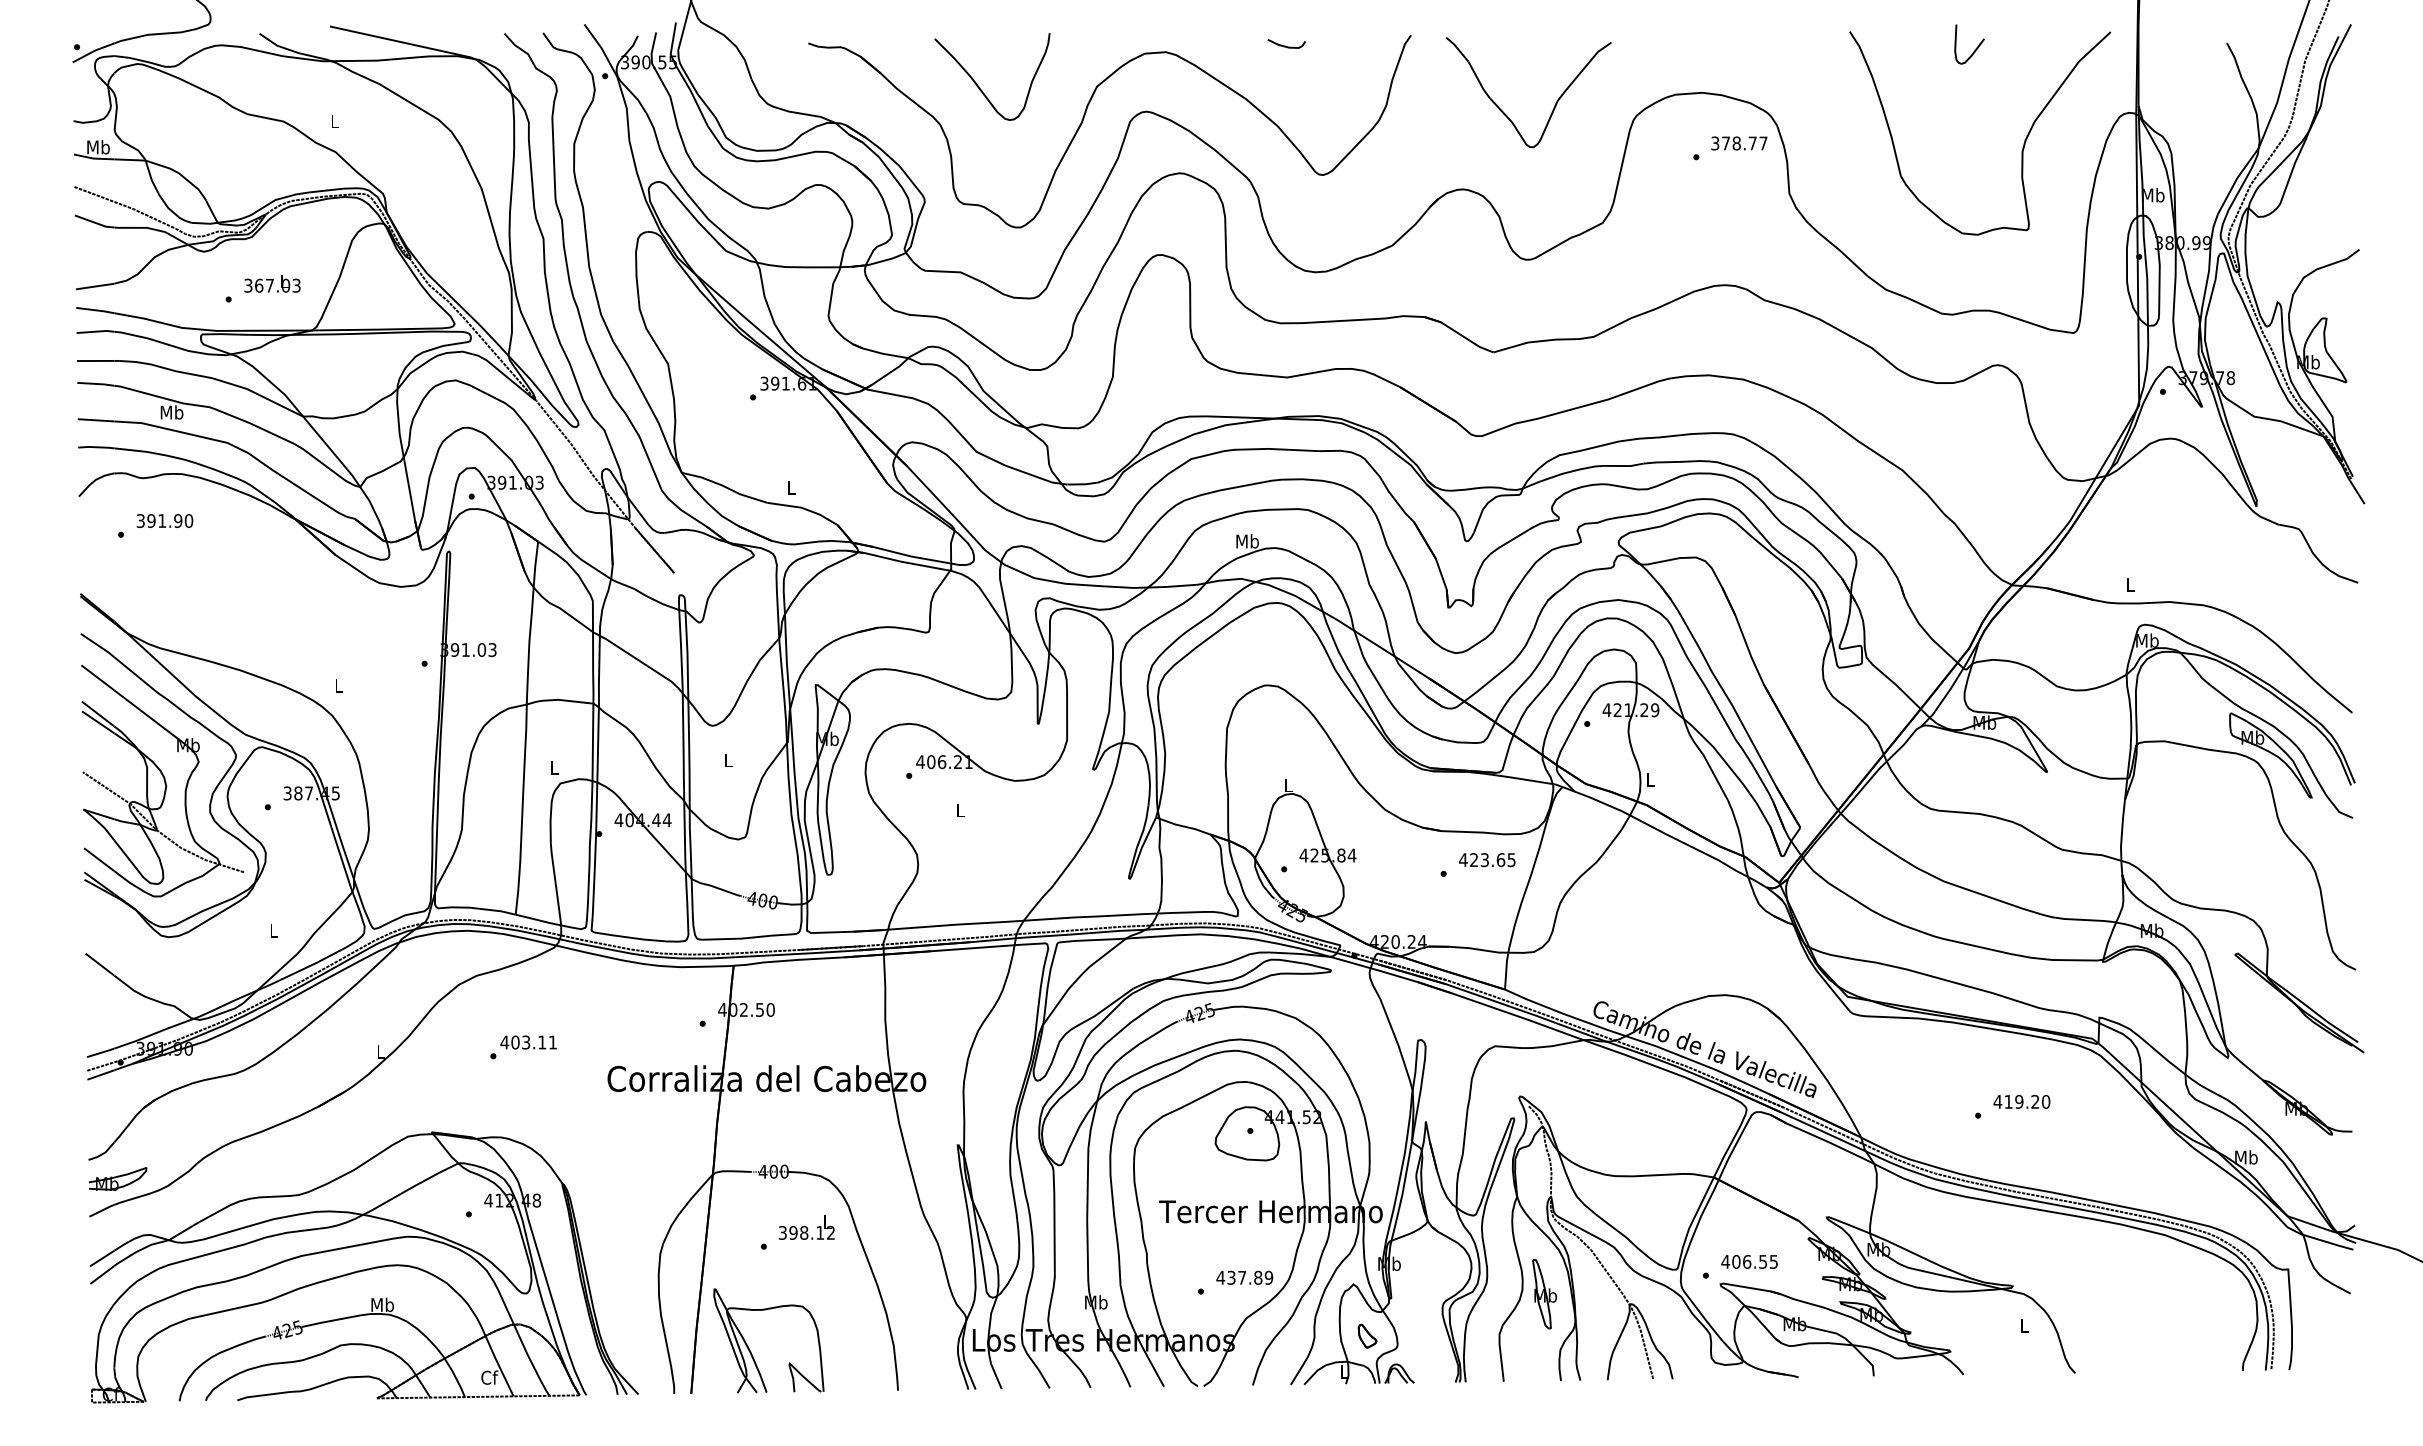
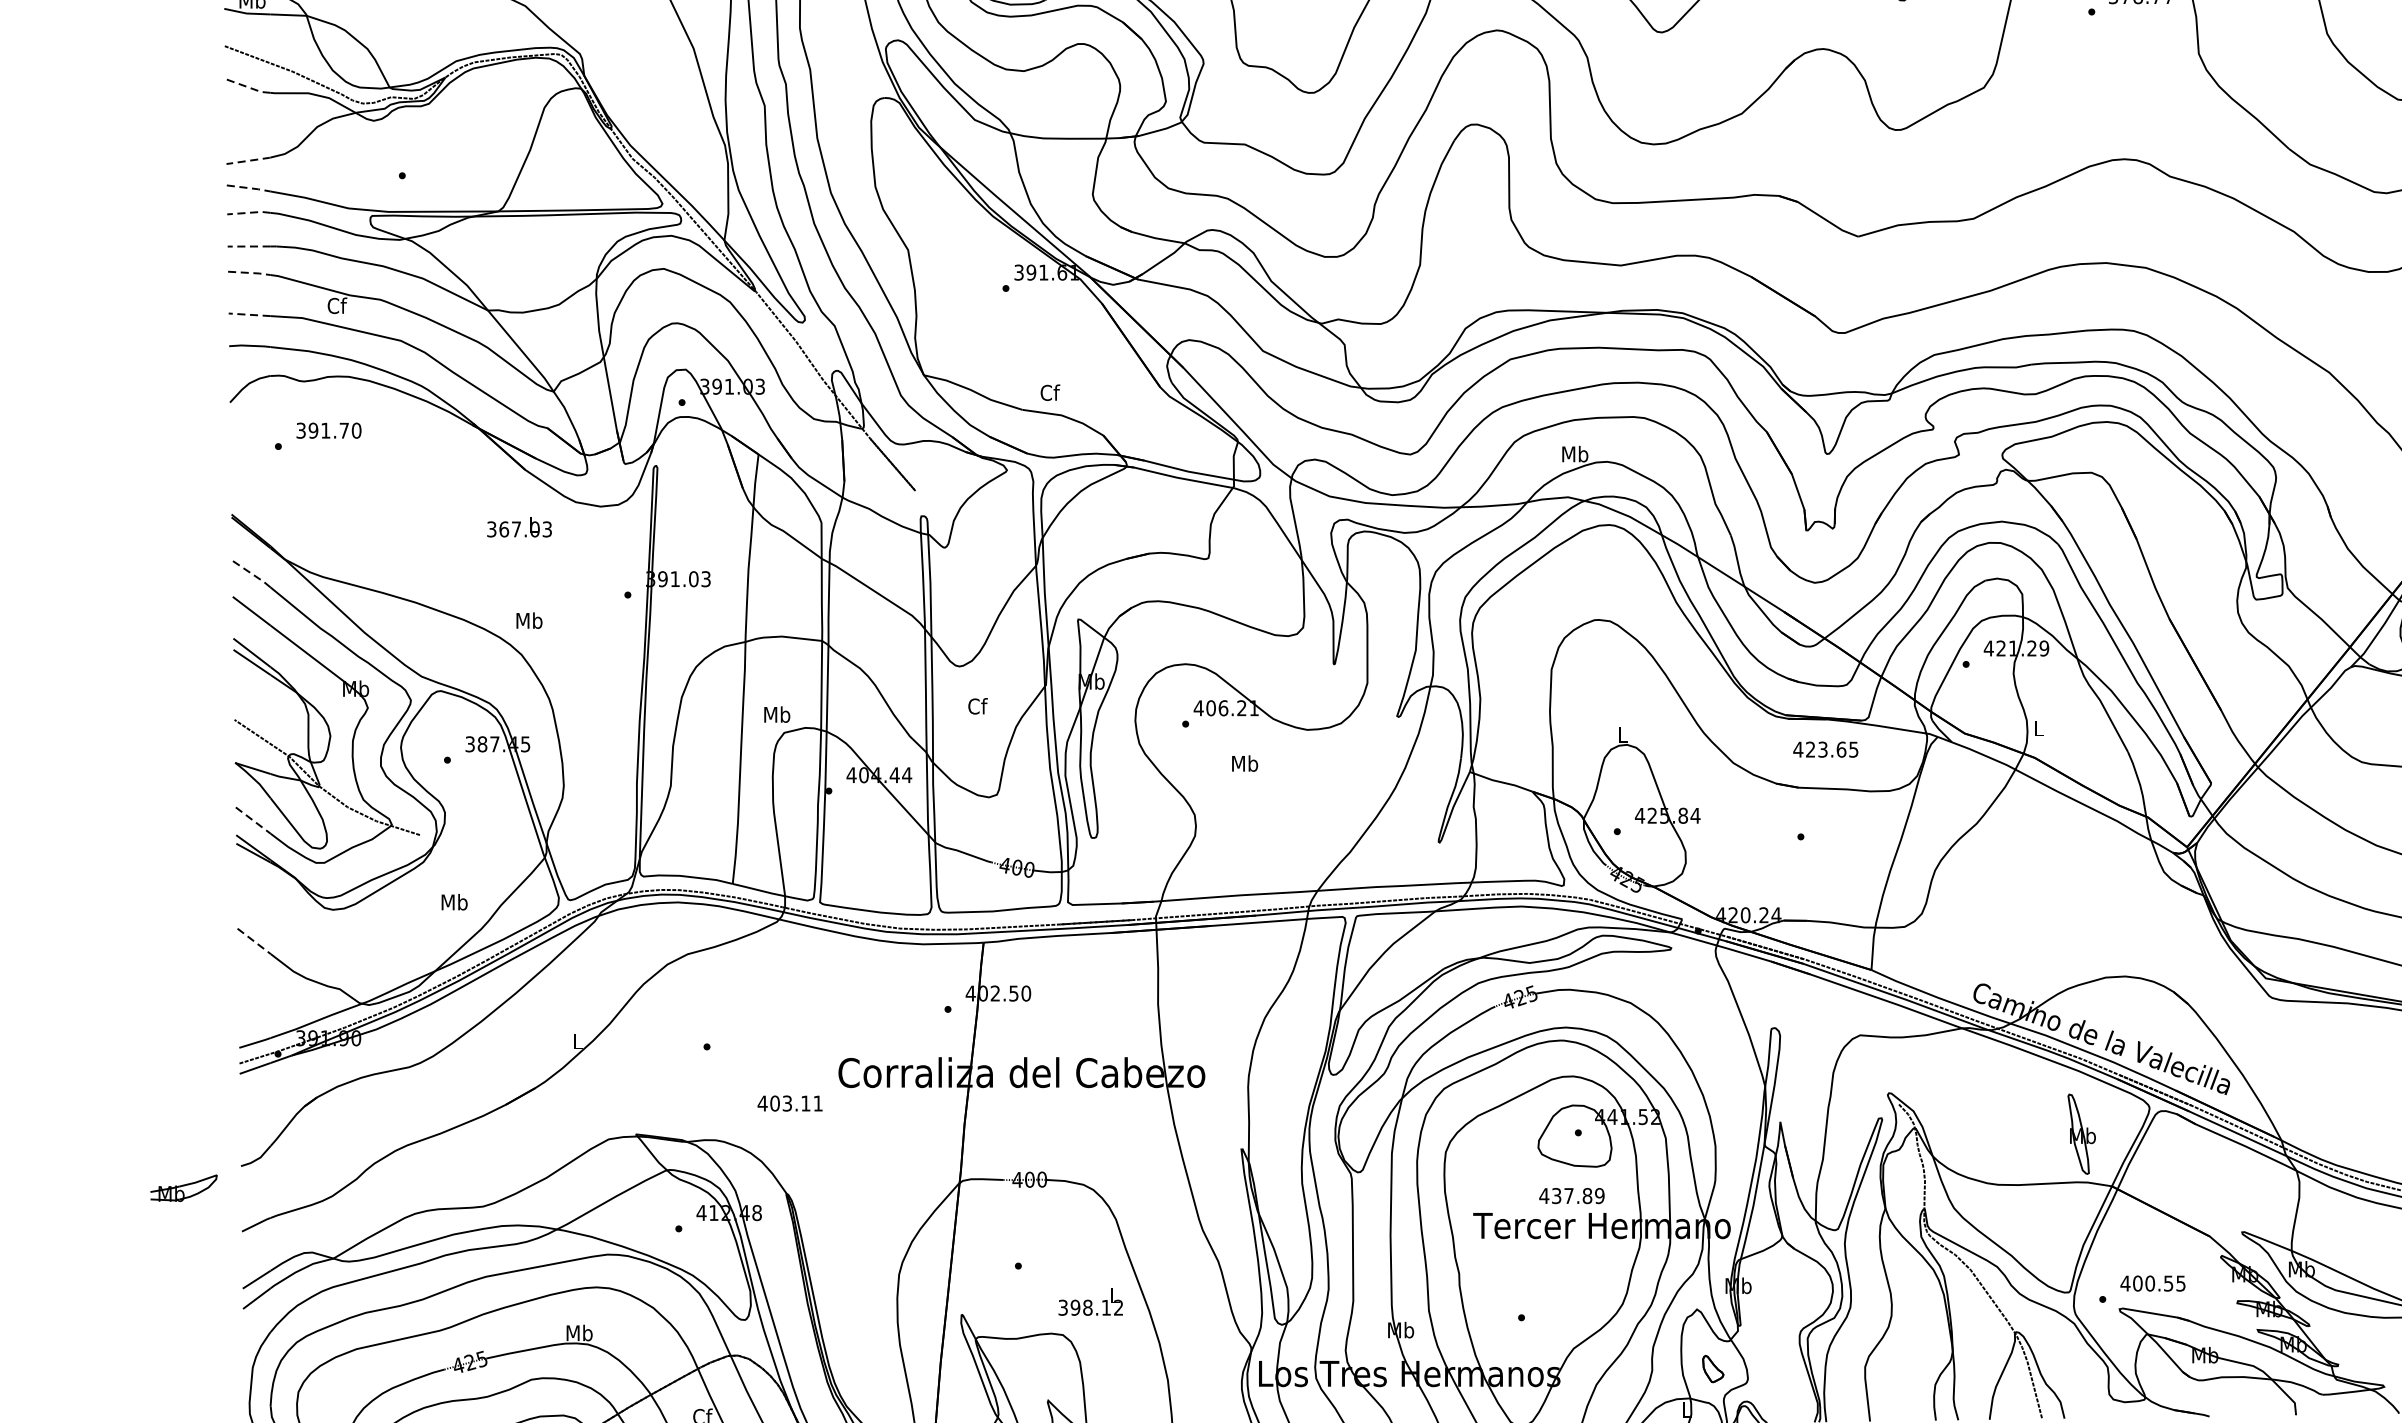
line: (95, 222) -> (249, 87), solid -> dashed
text: (272, 283) -> (519, 526), moved
line: (95, 286) -> (249, 160), solid -> dashed
line: (95, 310) -> (249, 188), solid -> dashed
line: (95, 331) -> (249, 212), solid -> dashed
line: (95, 360) -> (249, 245), solid -> dashed
line: (97, 384) -> (251, 273), solid -> dashed
text: (171, 412) -> (336, 305), Mb -> Cf
line: (95, 420) -> (249, 315), solid -> dashed
text: (791, 487) -> (1050, 392), L -> Cf
text: (178, 520) -> (344, 430), 391.90 -> 391.70
line: (97, 645) -> (251, 574), solid -> dashed
text: (338, 685) -> (528, 620), L -> Mb
text: (728, 760) -> (977, 706), L -> Cf
text: (554, 767) -> (777, 714), L -> Mb
text: (960, 810) -> (1244, 763), L -> Mb
line: (99, 859) -> (253, 820), solid -> dashed
text: (1487, 860) -> (1826, 750), moved
text: (273, 930) -> (453, 902), L -> Mb
line: (100, 964) -> (254, 941), solid -> dashed
text: (528, 1042) -> (790, 1103), moved
part: (117, 1178) -> (183, 1187), moved
text: (806, 1227) -> (1090, 1301), moved
text: (1747, 1261) -> (2150, 1283), 406.55 -> 400.55
text: (1244, 1277) -> (1571, 1195), moved
part: (1544, 1293) -> (2081, 1133), moved

